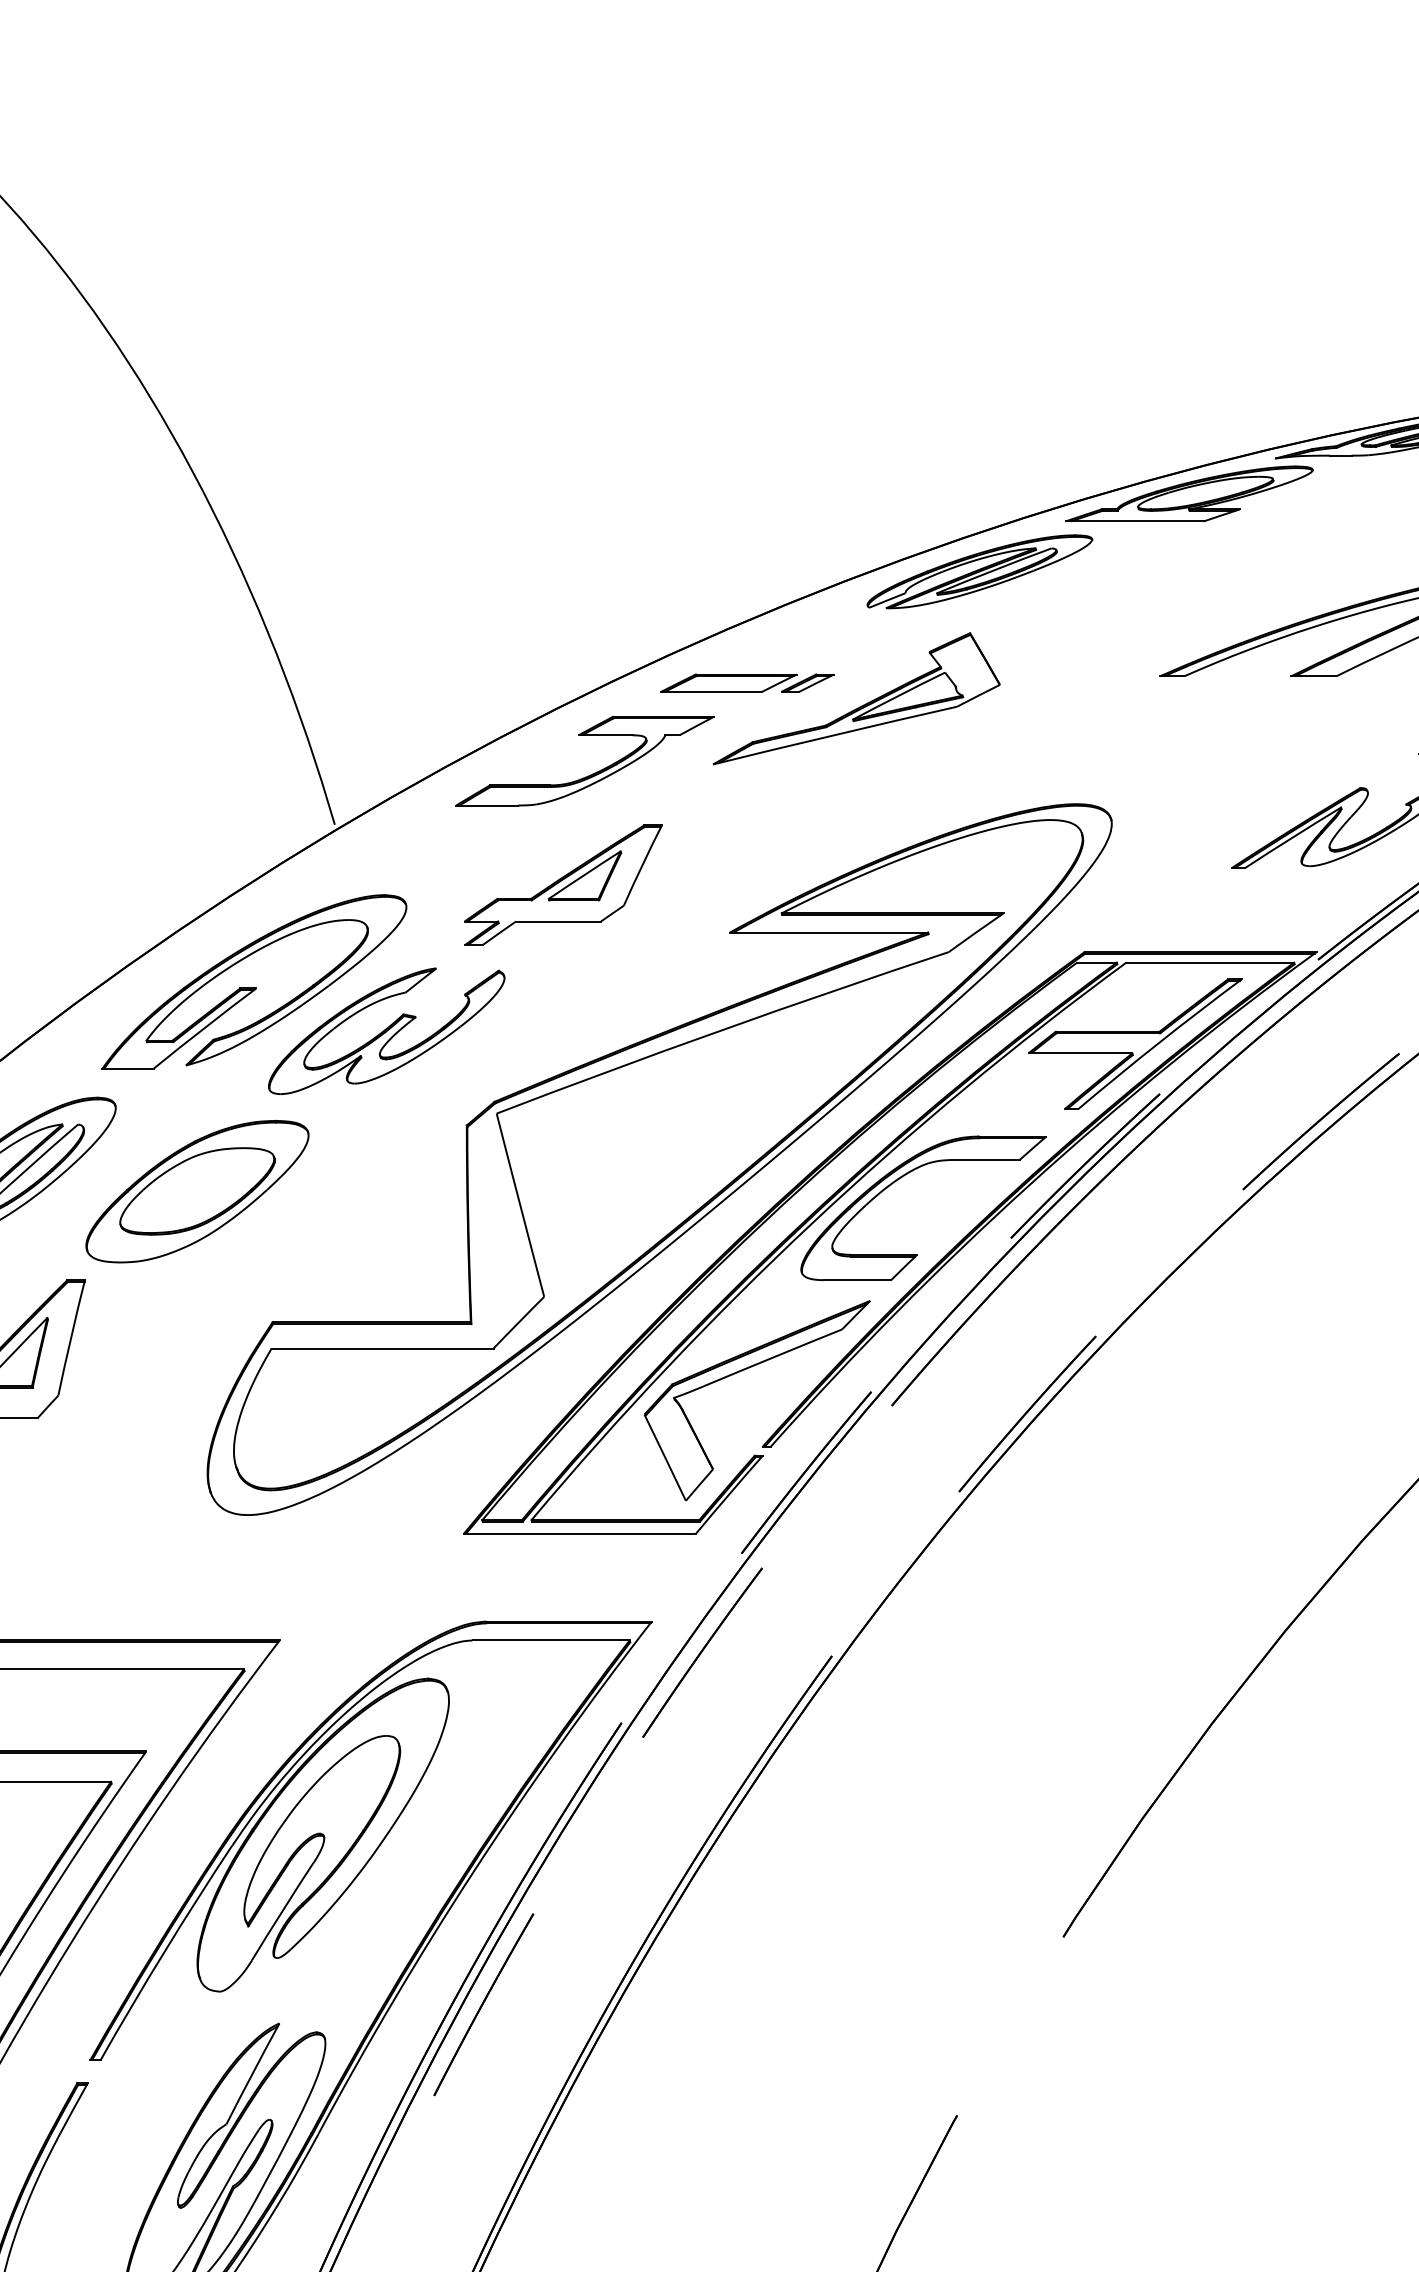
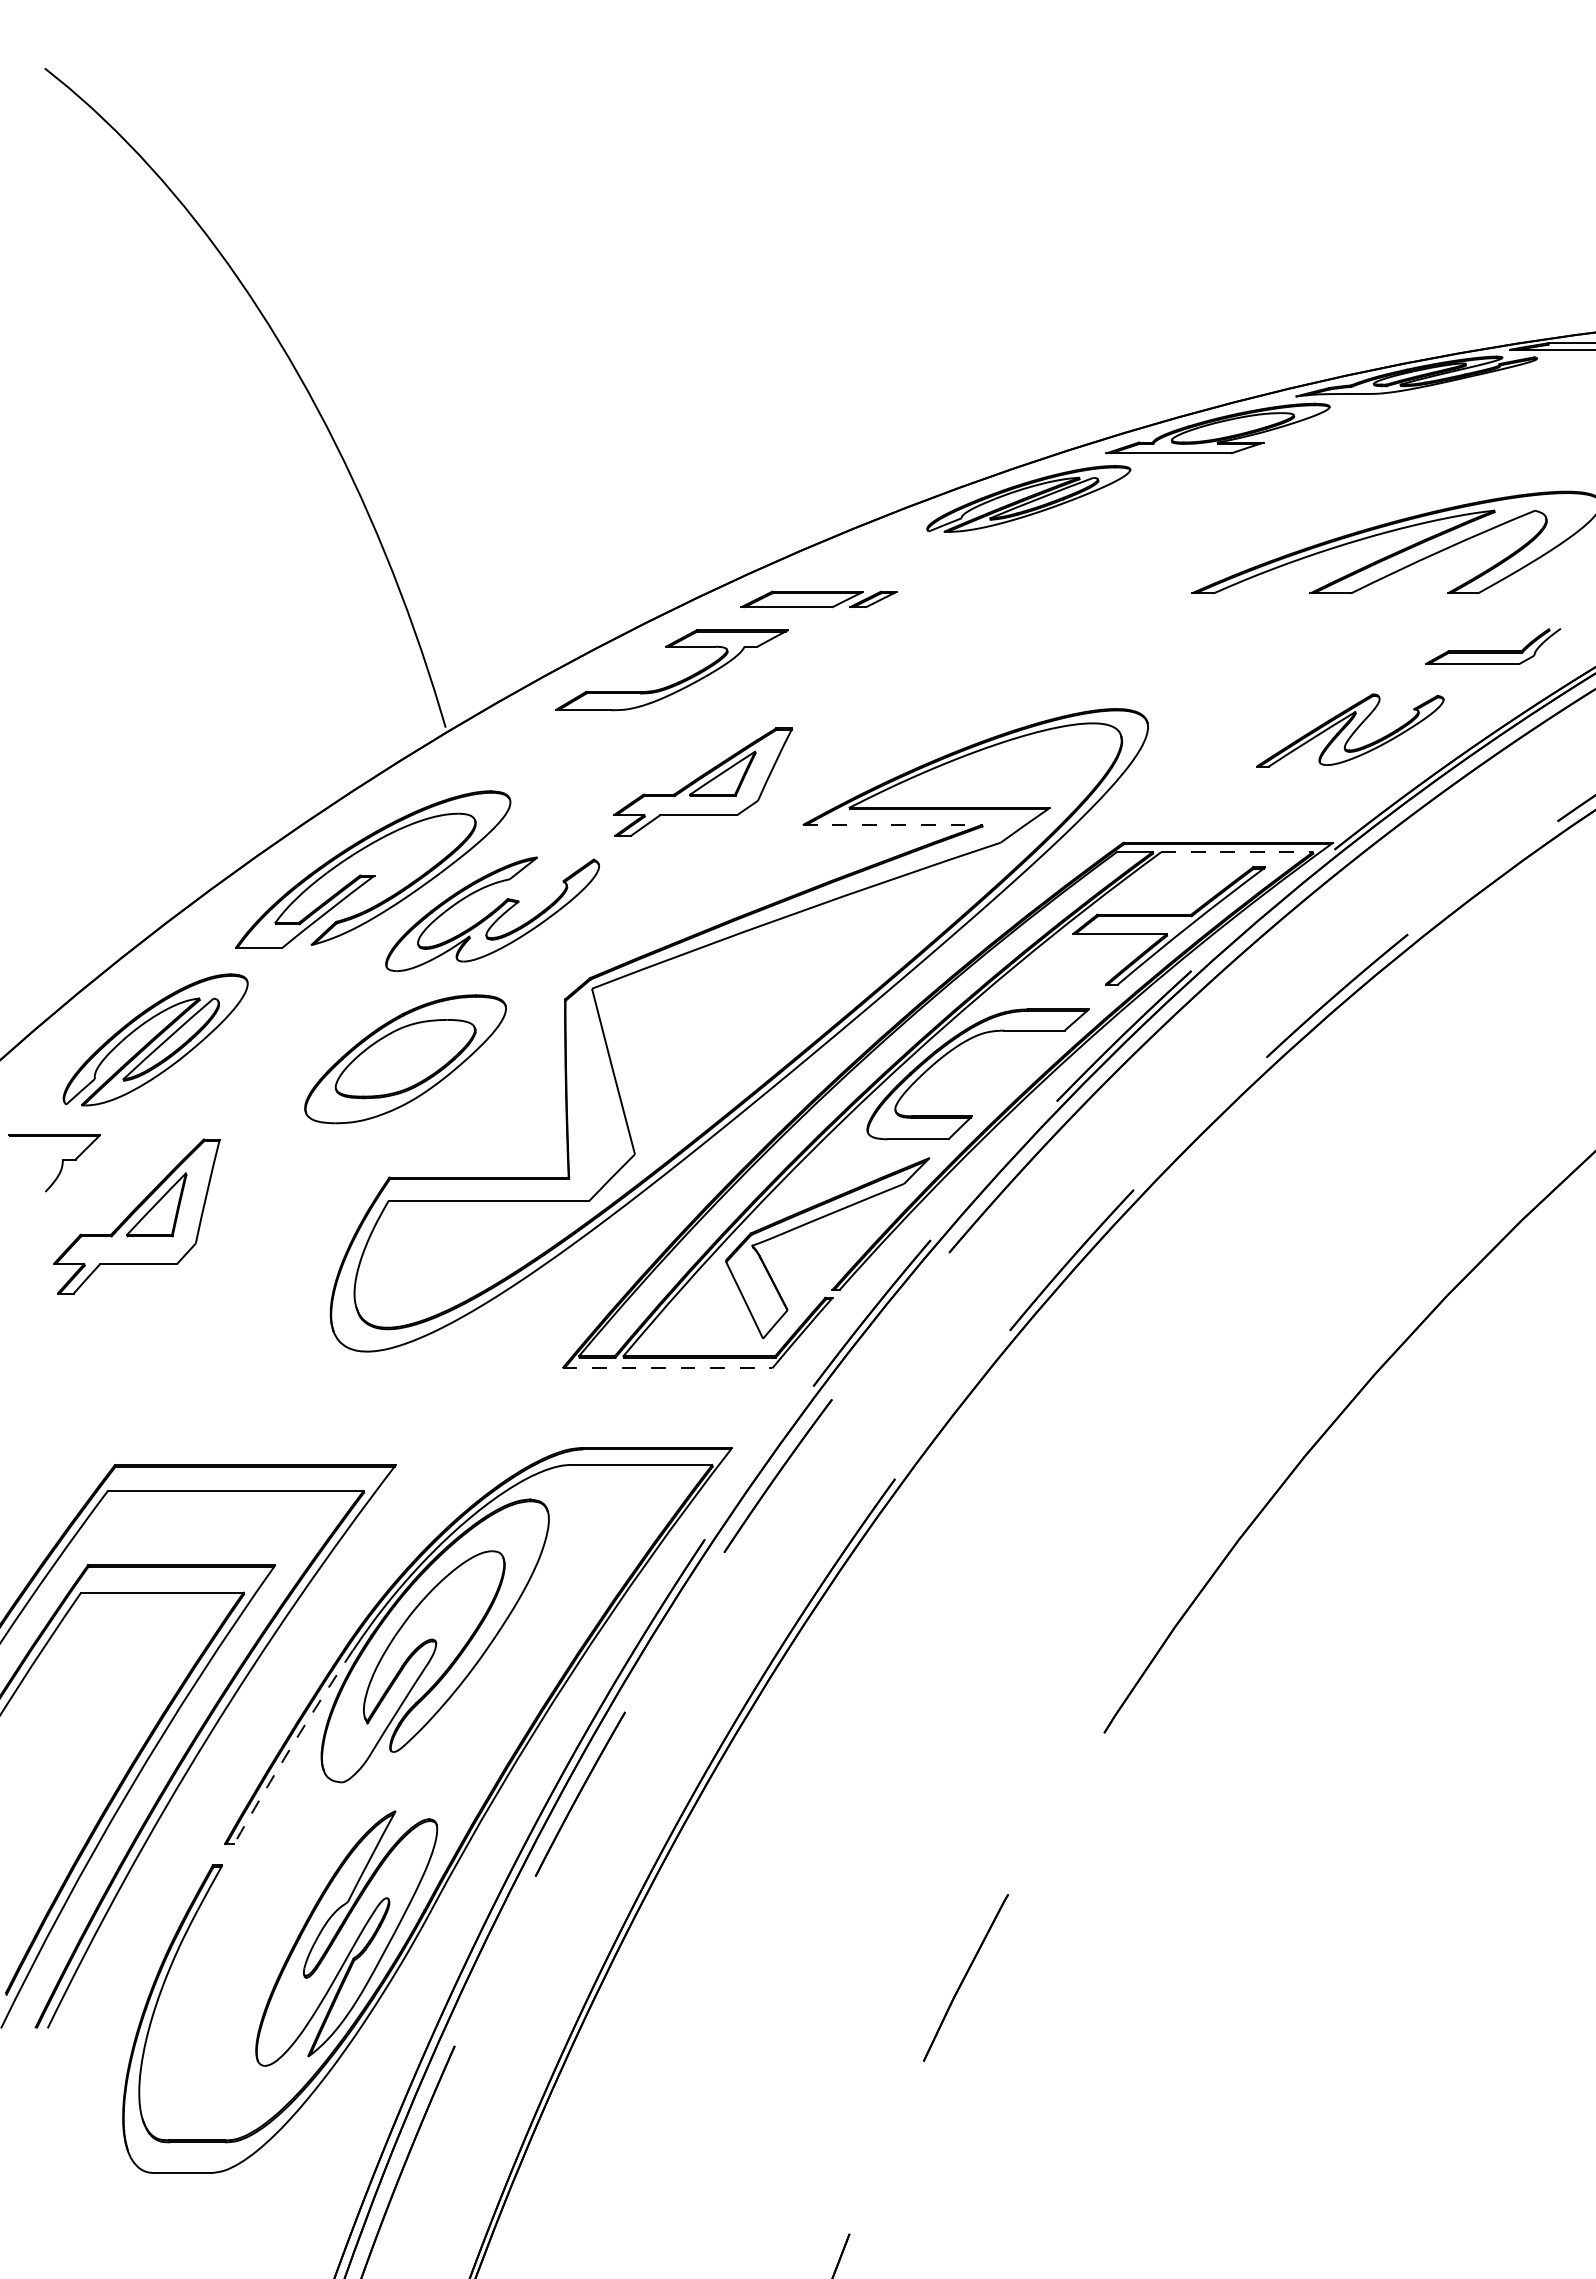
part: (860, 706) -> (920, 620), removed
part: (562, 884) -> (702, 781), moved
line: (829, 933) -> (892, 825), solid -> dashed
line: (1210, 962) -> (1237, 852), solid -> dashed
part: (197, 1191) -> (405, 1059), moved
line: (580, 1533) -> (667, 1368), solid -> dashed
arc: (164, 1951) -> (291, 1746), solid -> dashed

